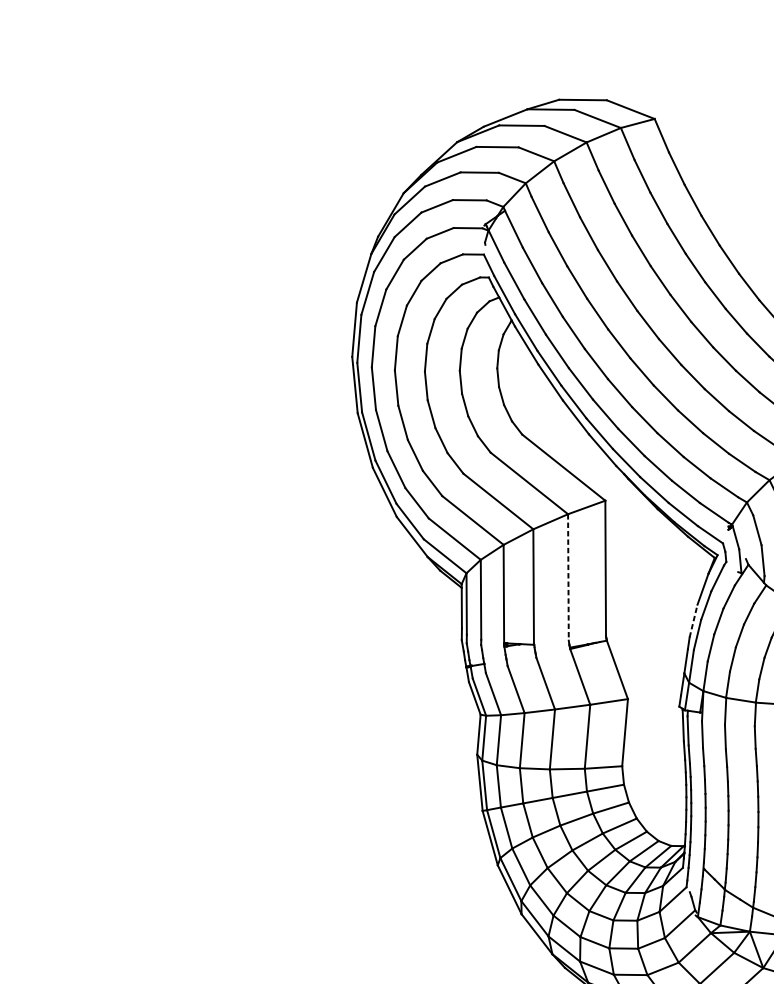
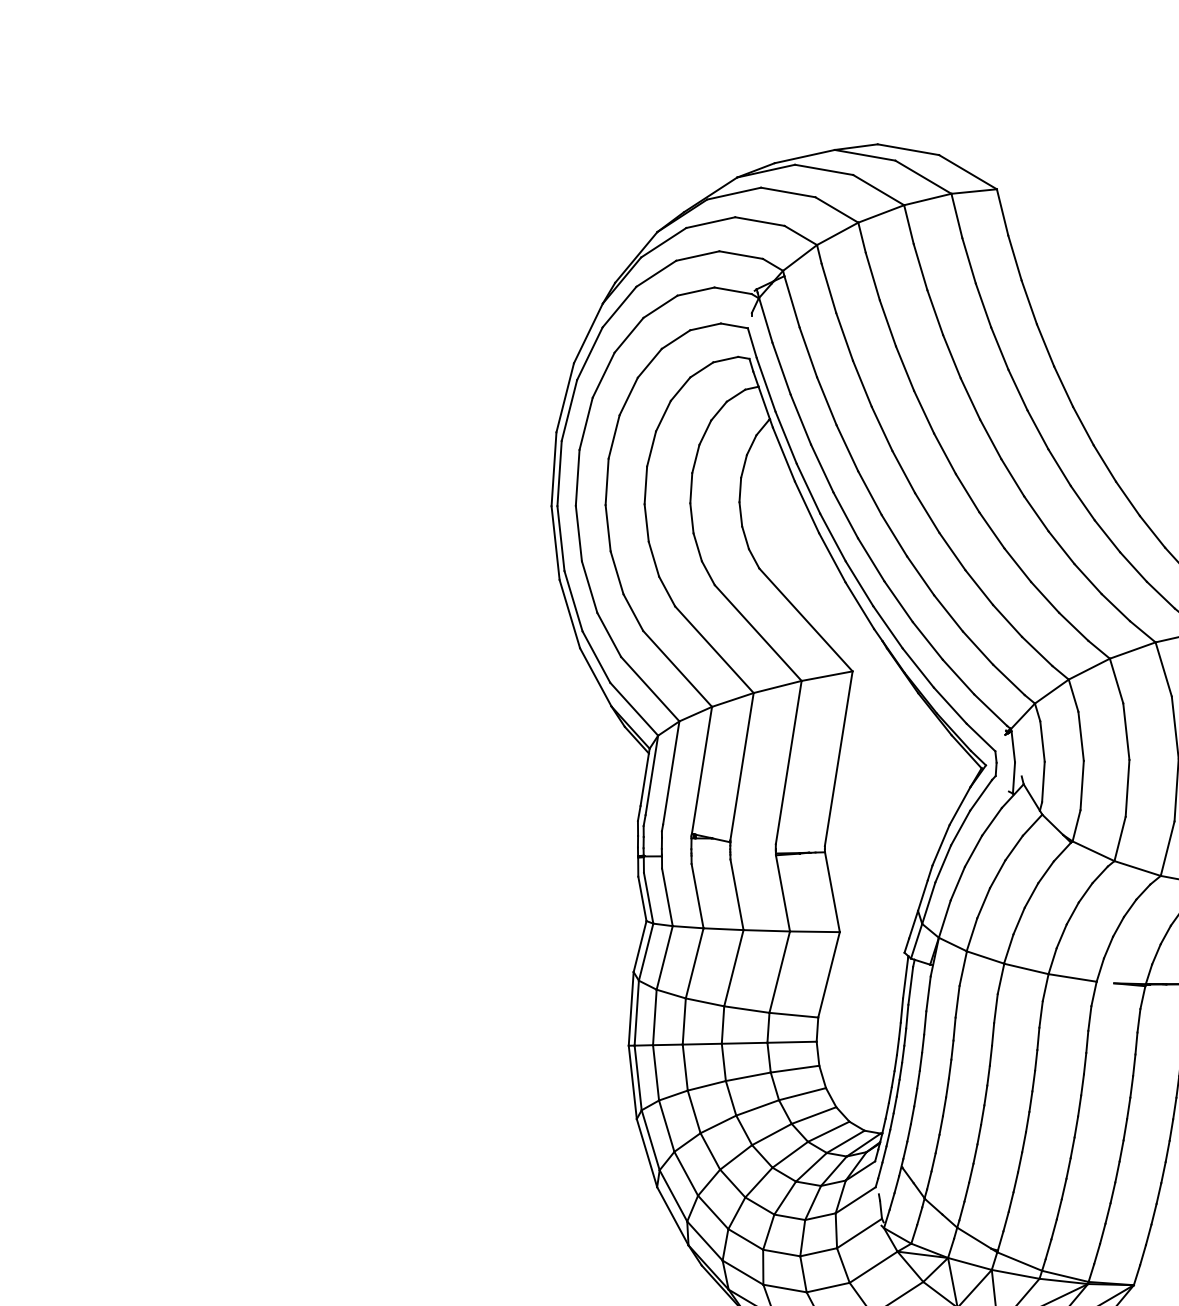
line: (568, 577) -> (788, 762), dashed -> solid
line: (693, 620) -> (941, 844), dashed -> solid

